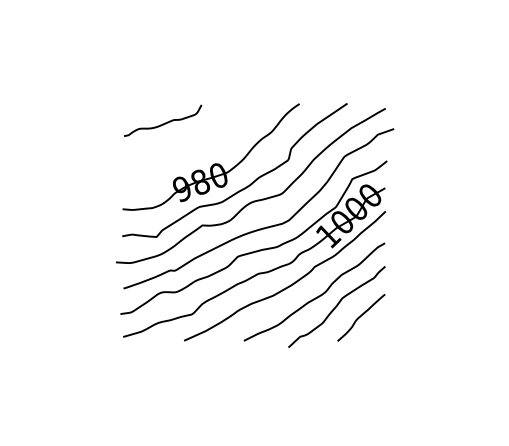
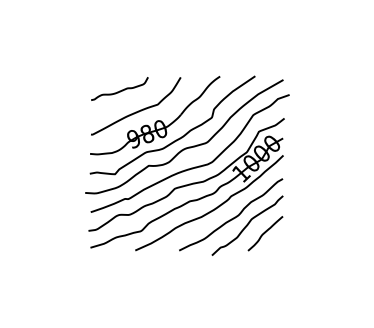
curve: (188, 150) -> (138, 110), added

